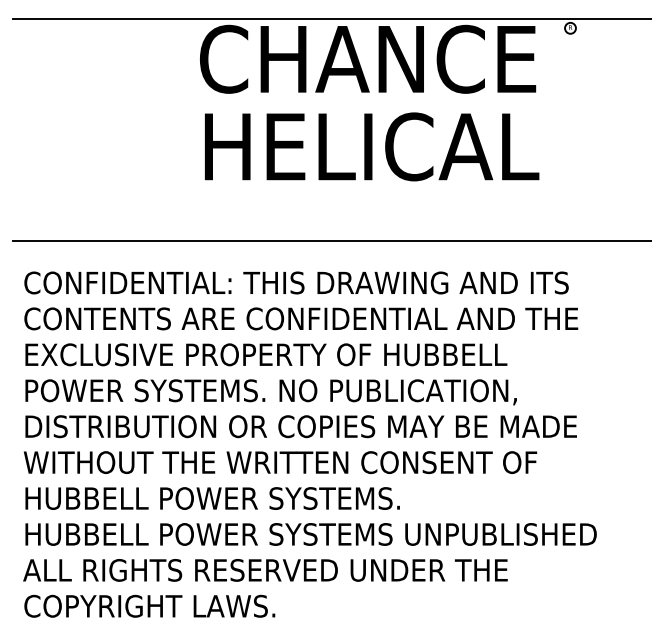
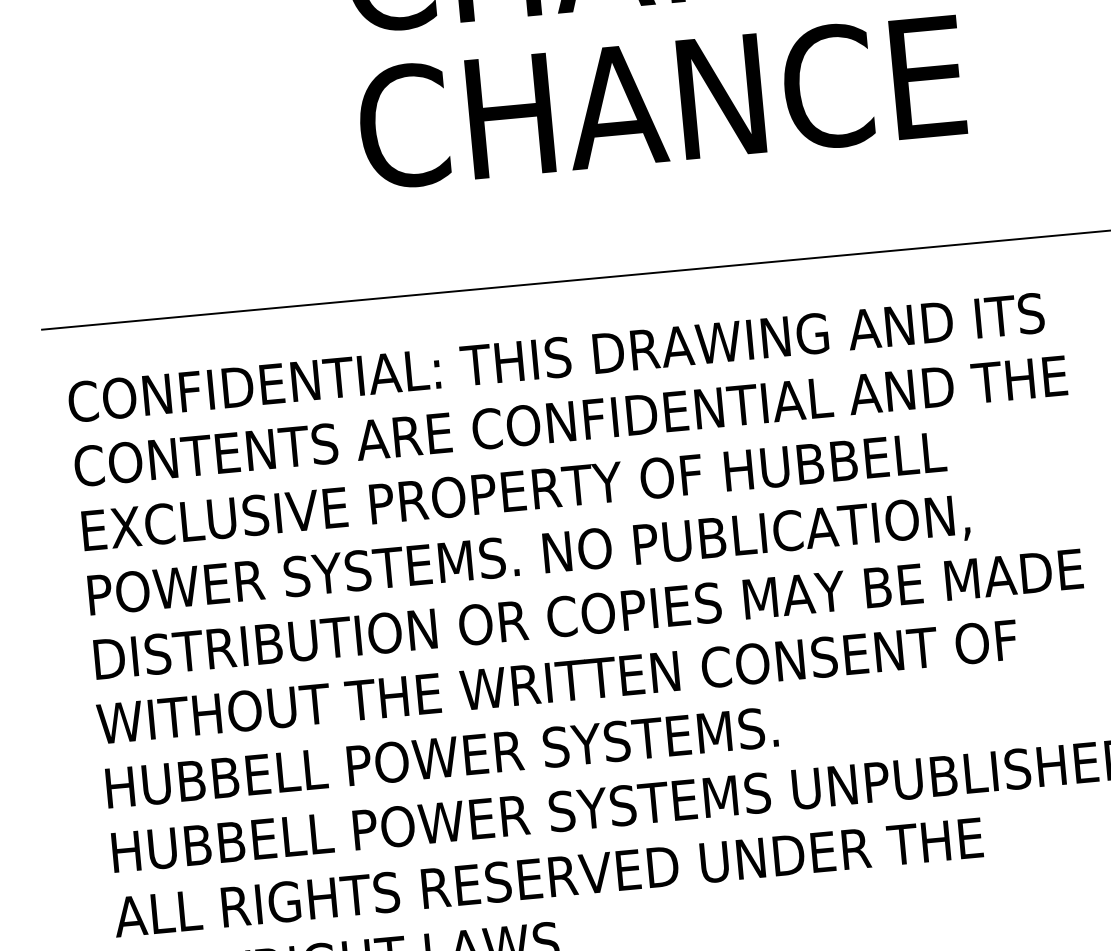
text: (369, 146) -> (664, 101), HELICAL -> CHANCE

